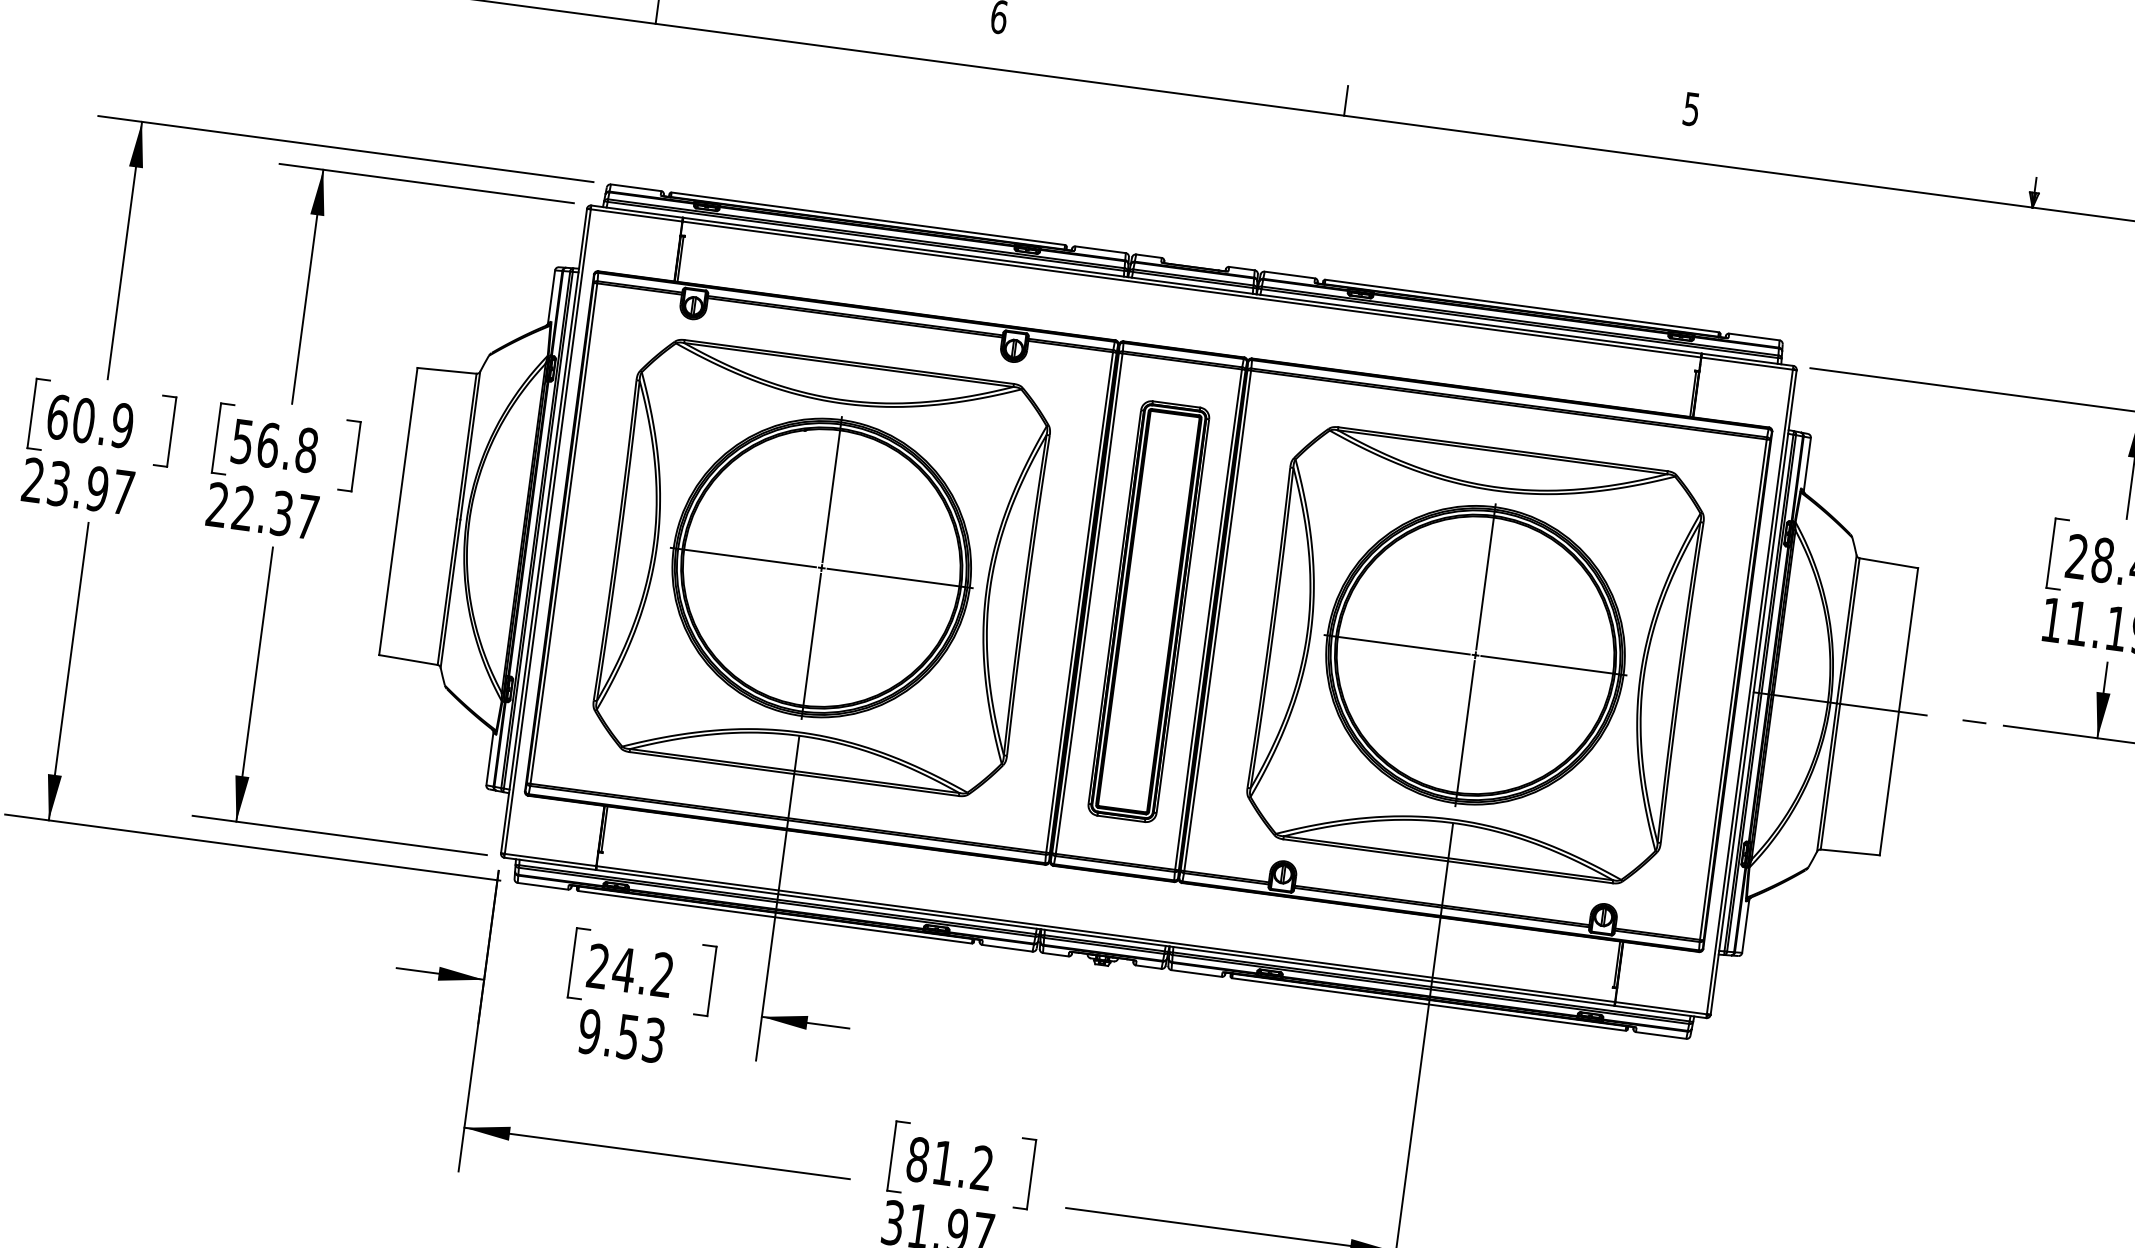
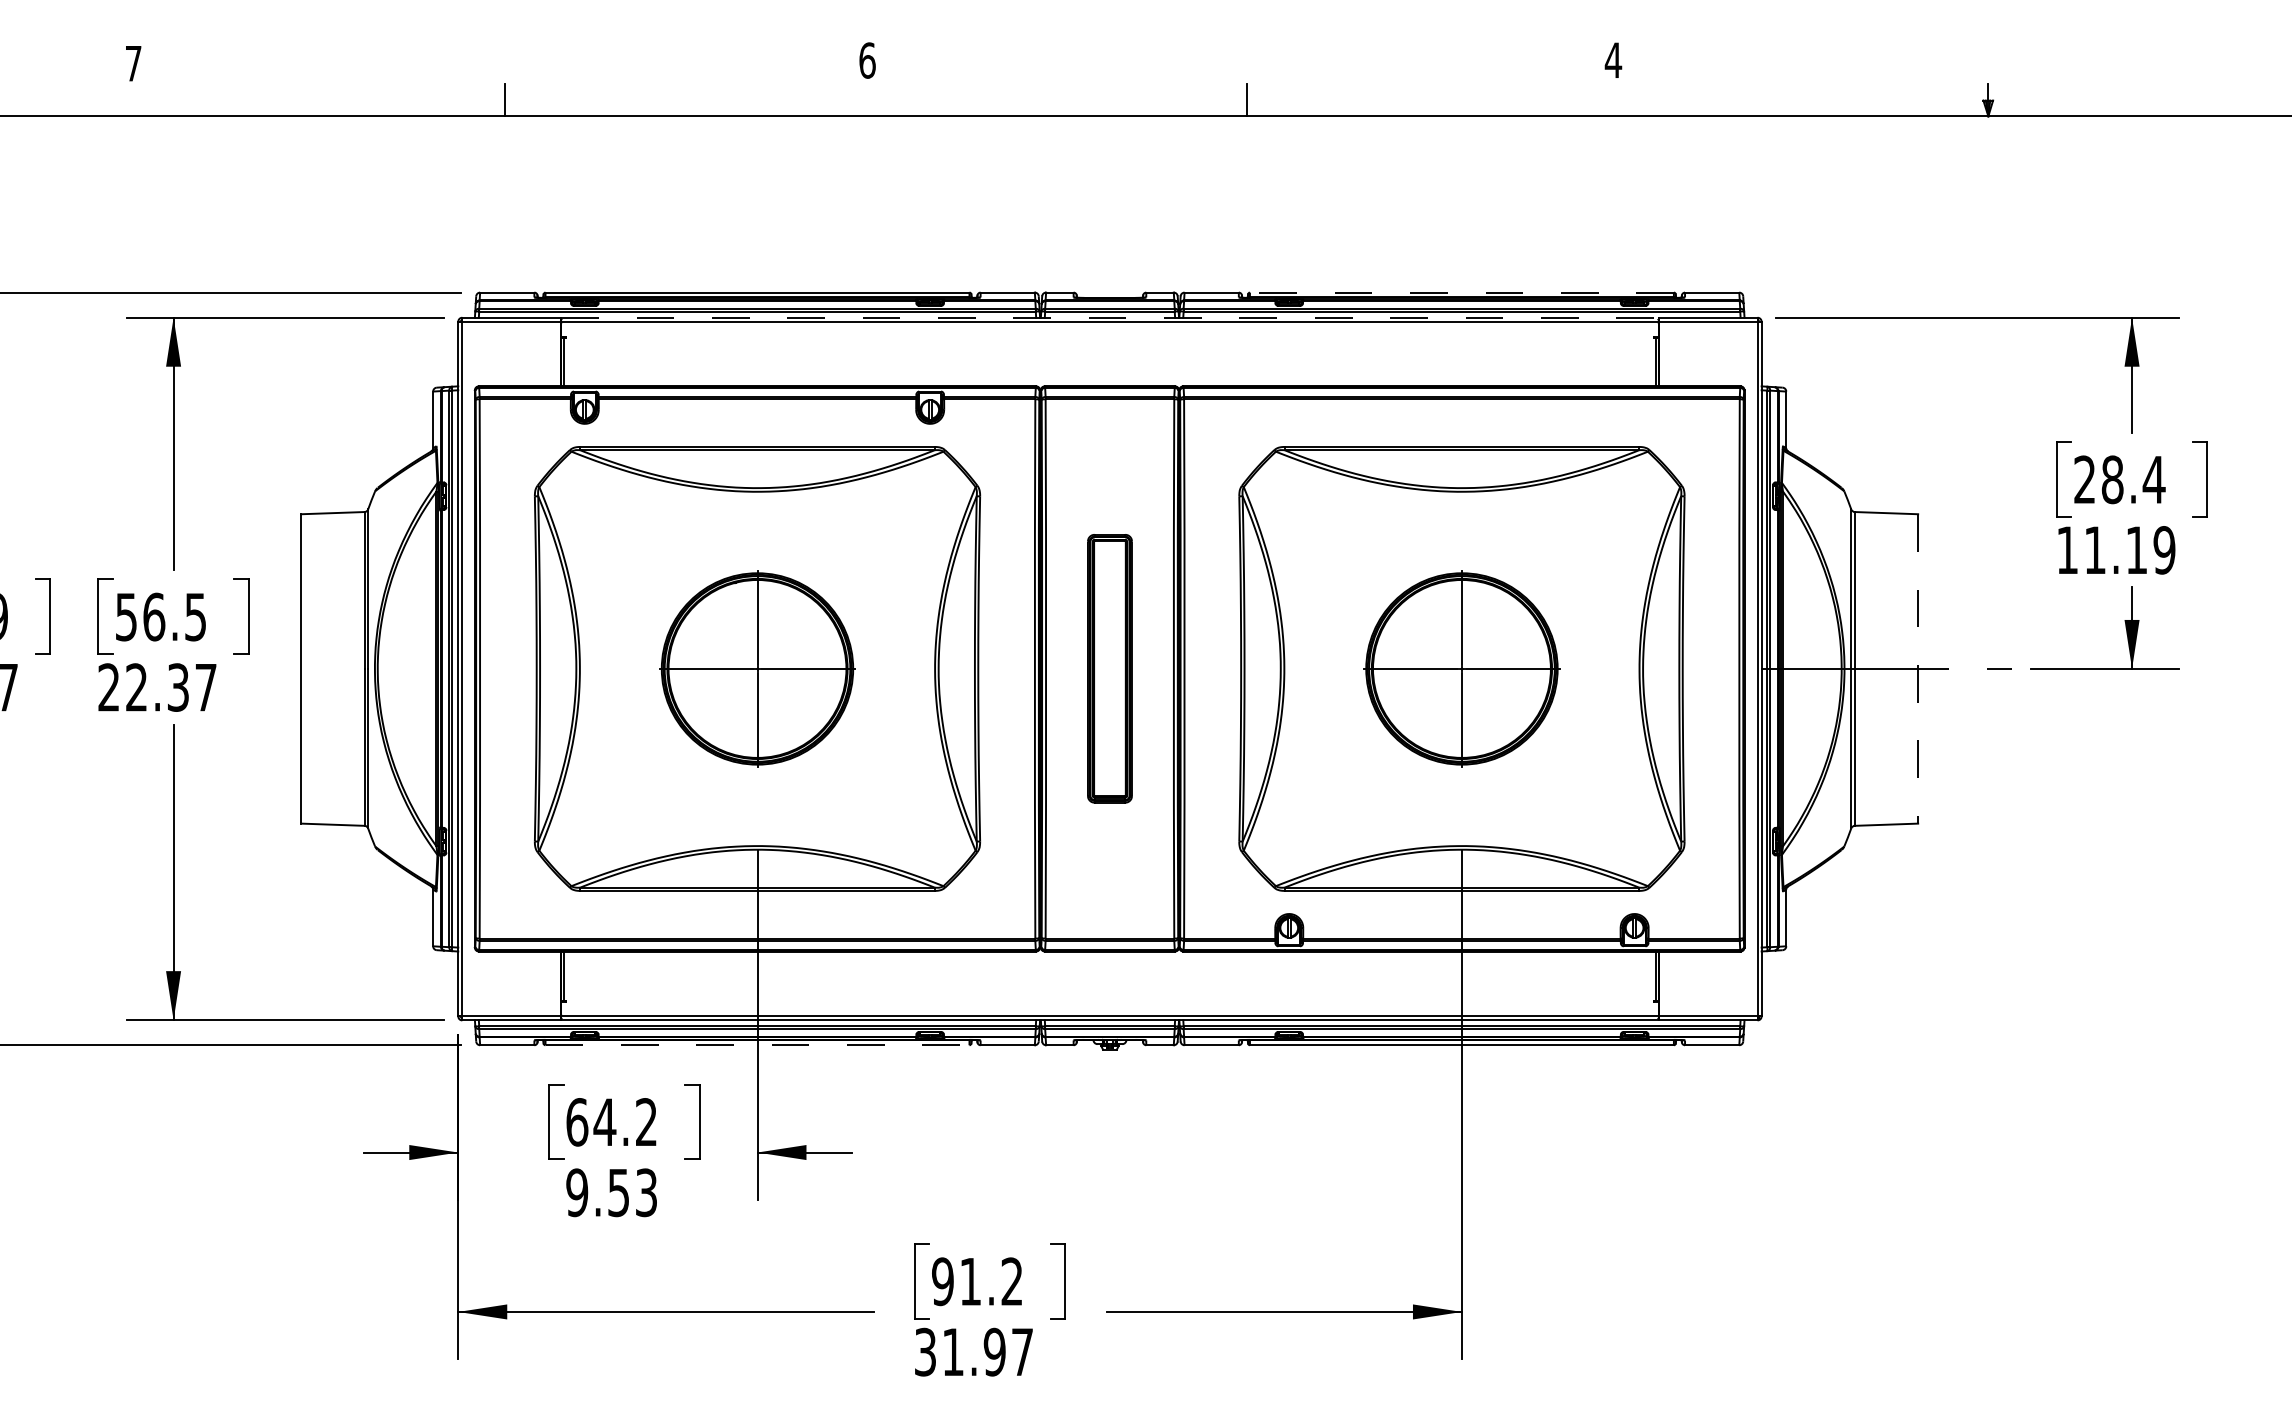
text: (1691, 109) -> (1613, 60), 5 -> 4
line: (1191, 285) -> (1109, 317), solid -> dashed
line: (1521, 305) -> (1461, 292), solid -> dashed
text: (306, 449) -> (195, 616), 56.8 -> 56.5
part: (821, 567) -> (757, 668), size x0.6
part: (1148, 611) -> (1109, 668), size x0.6
part: (1475, 654) -> (1461, 668), size x0.6
line: (1899, 711) -> (1918, 668), solid -> dashed
line: (775, 917) -> (757, 1045), solid -> dashed
text: (598, 966) -> (577, 1122), 24.2 -> 64.2
text: (917, 1159) -> (942, 1281), 81.2 -> 91.2

